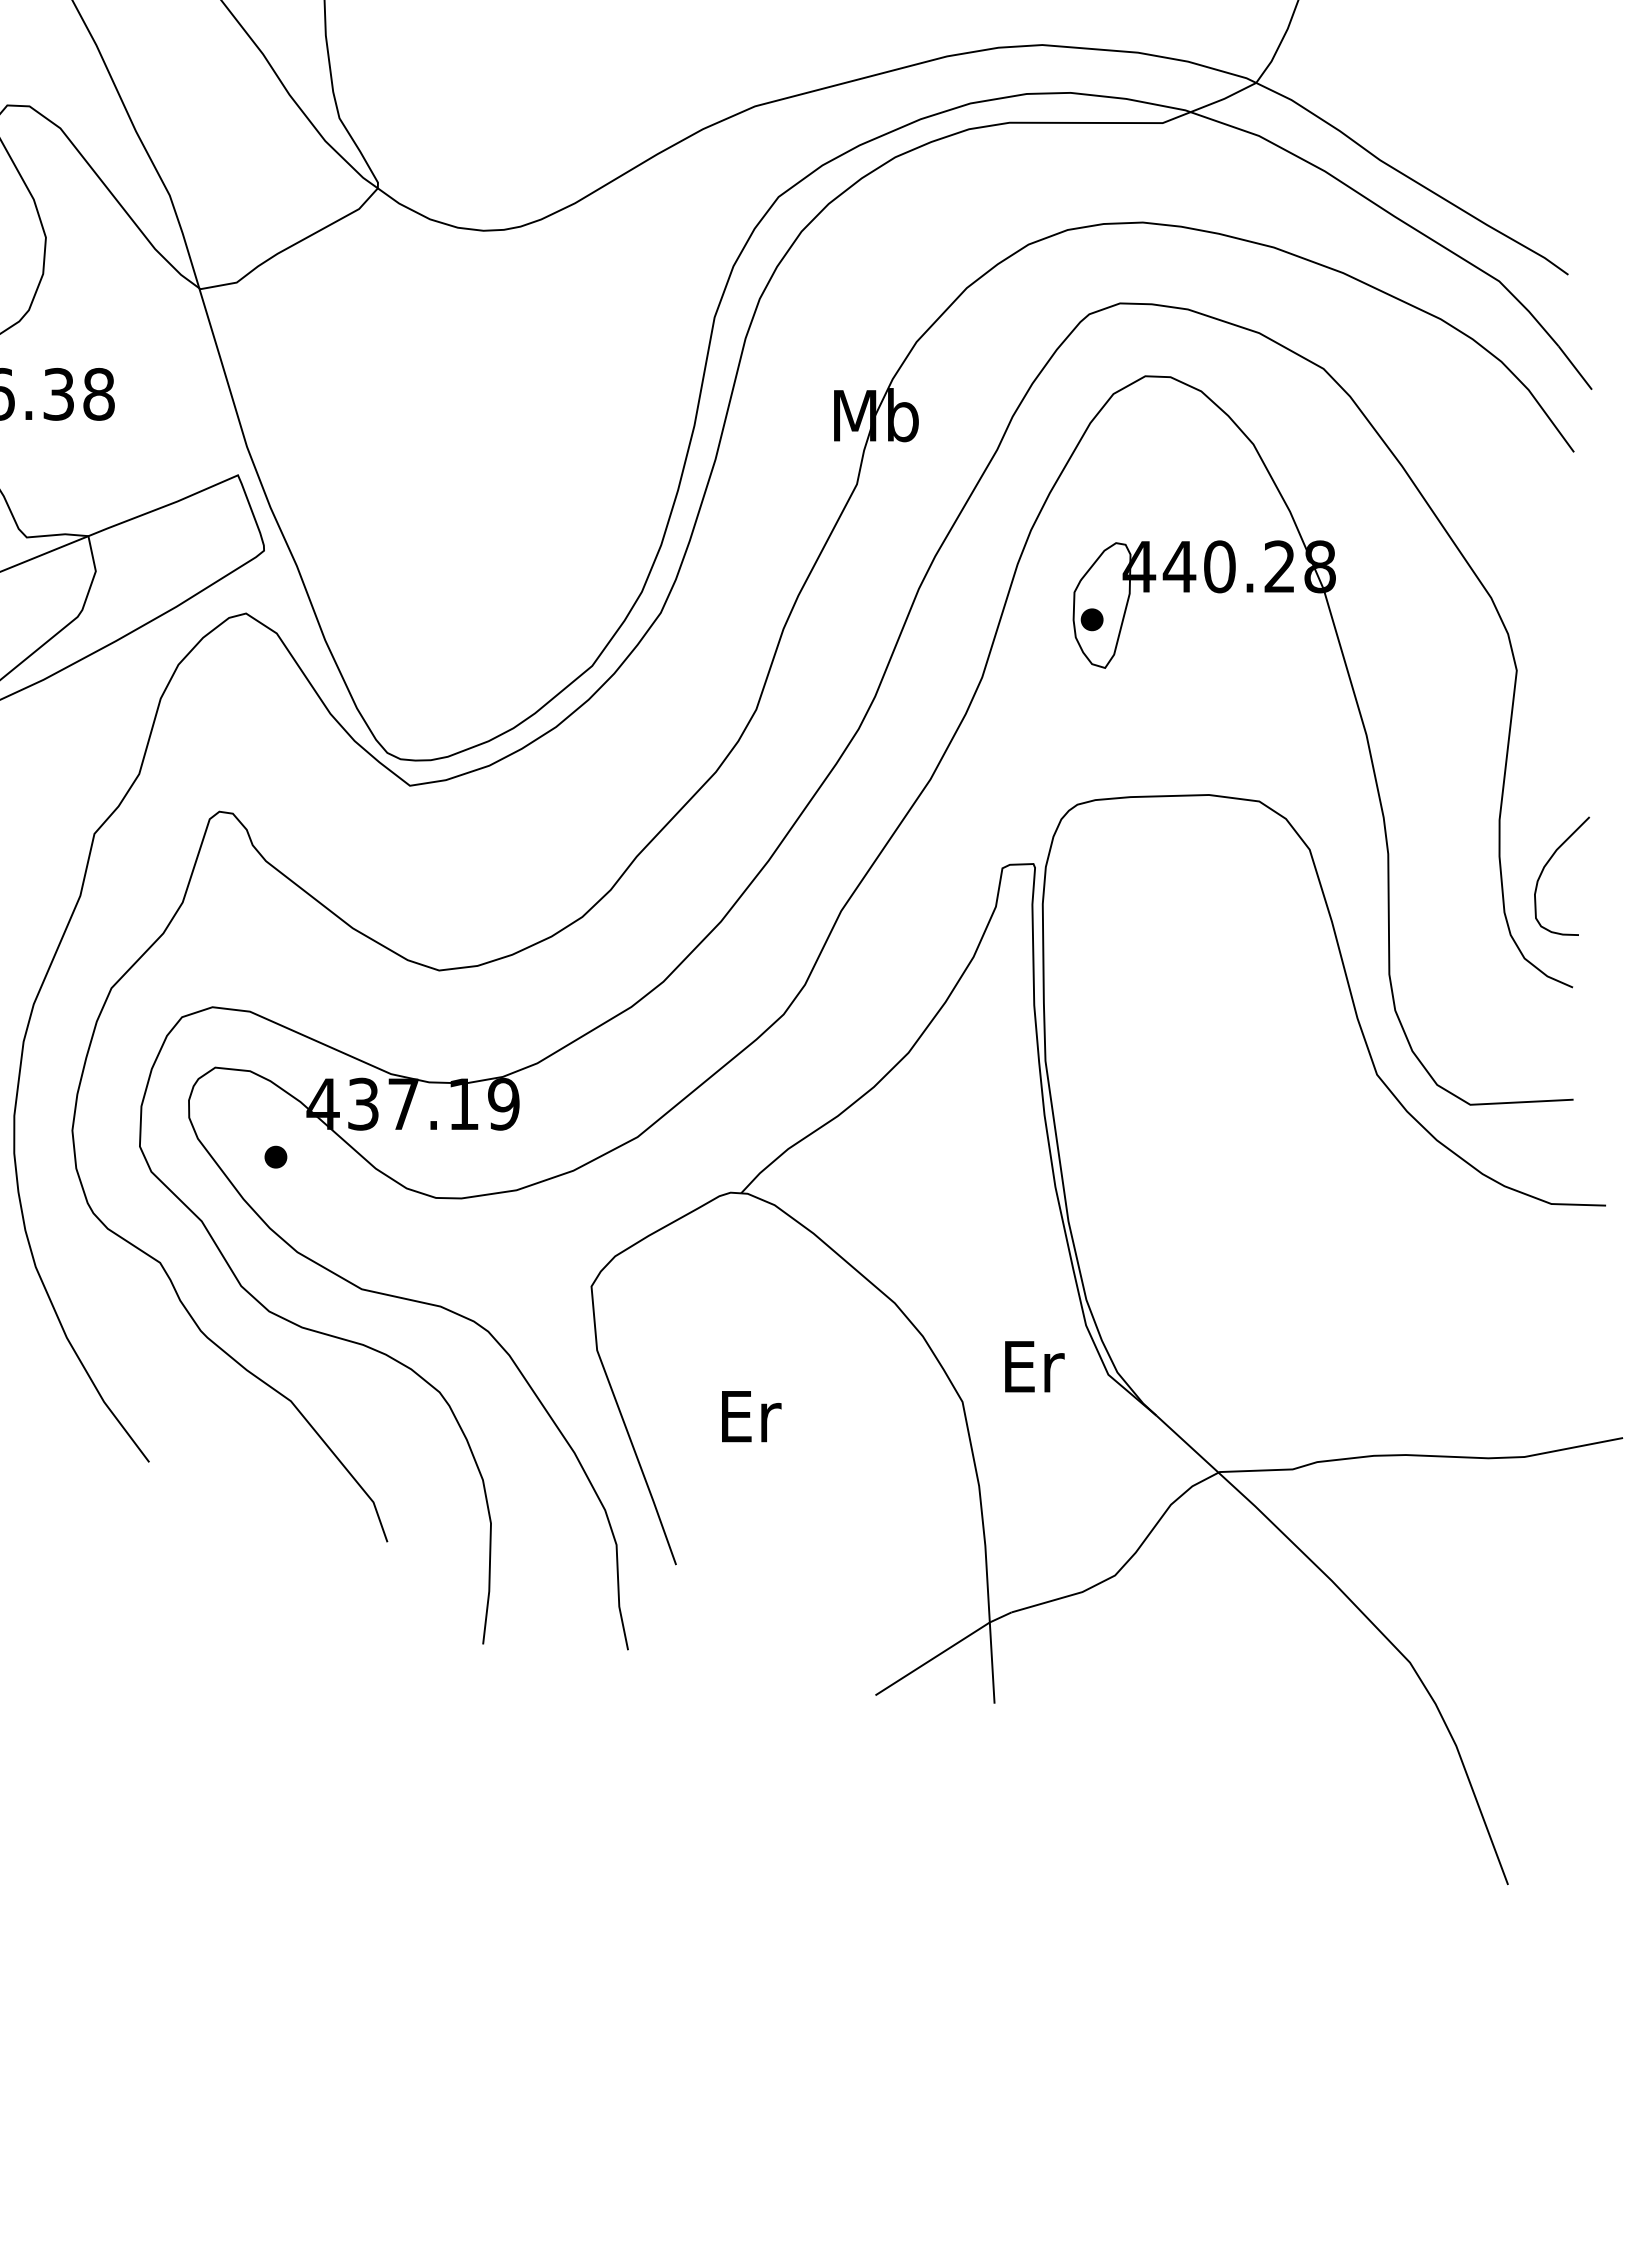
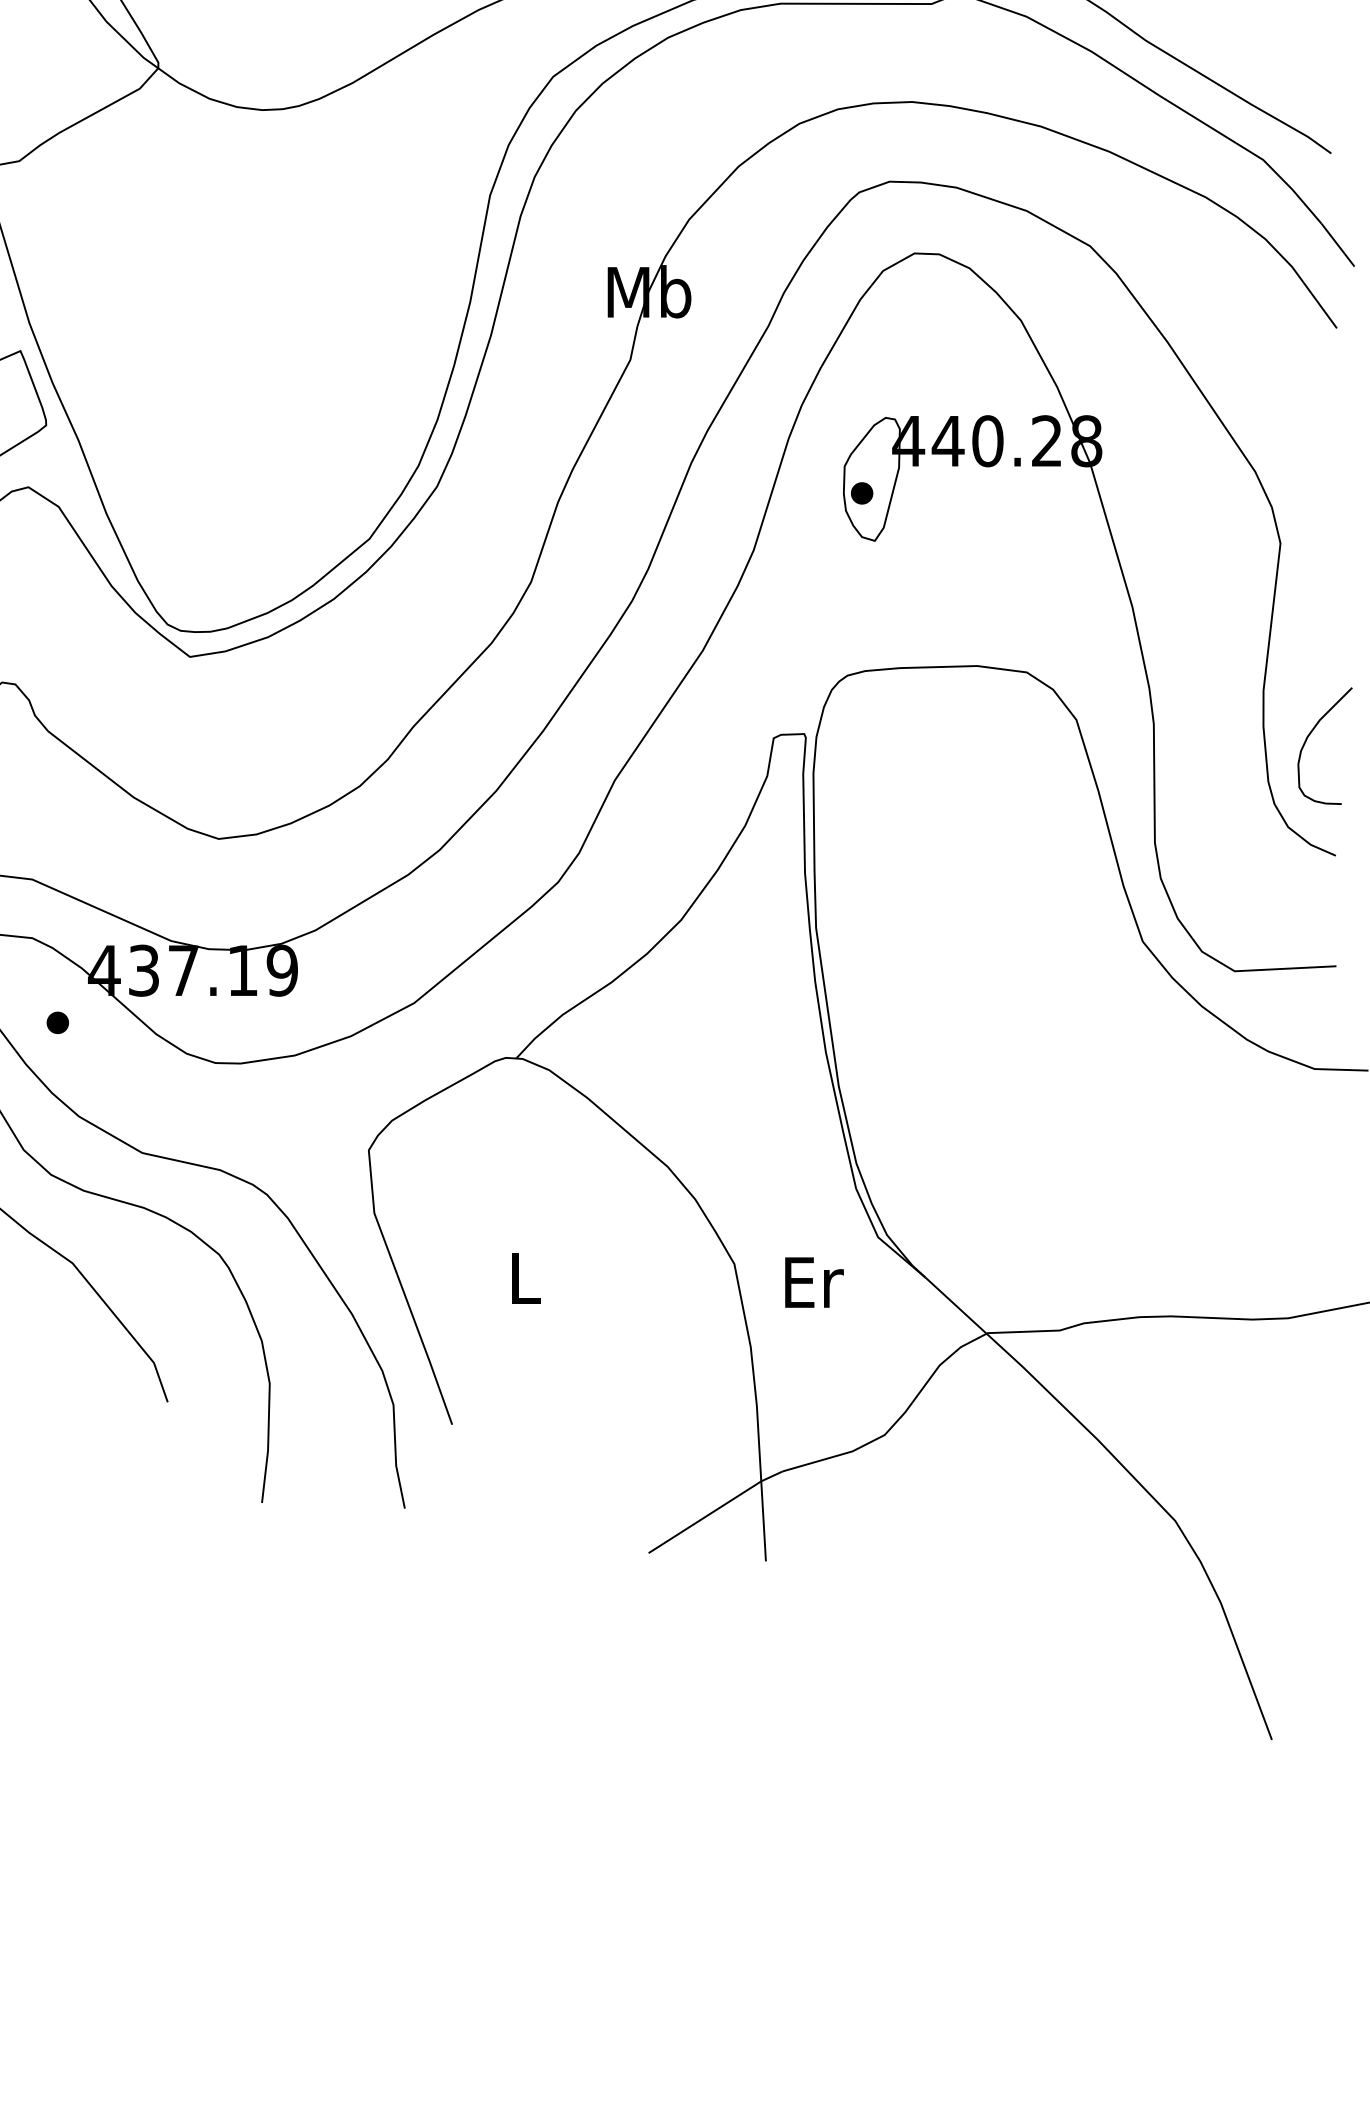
text: (1034, 1366) -> (814, 1282), moved
text: (751, 1416) -> (526, 1278), Er -> L

